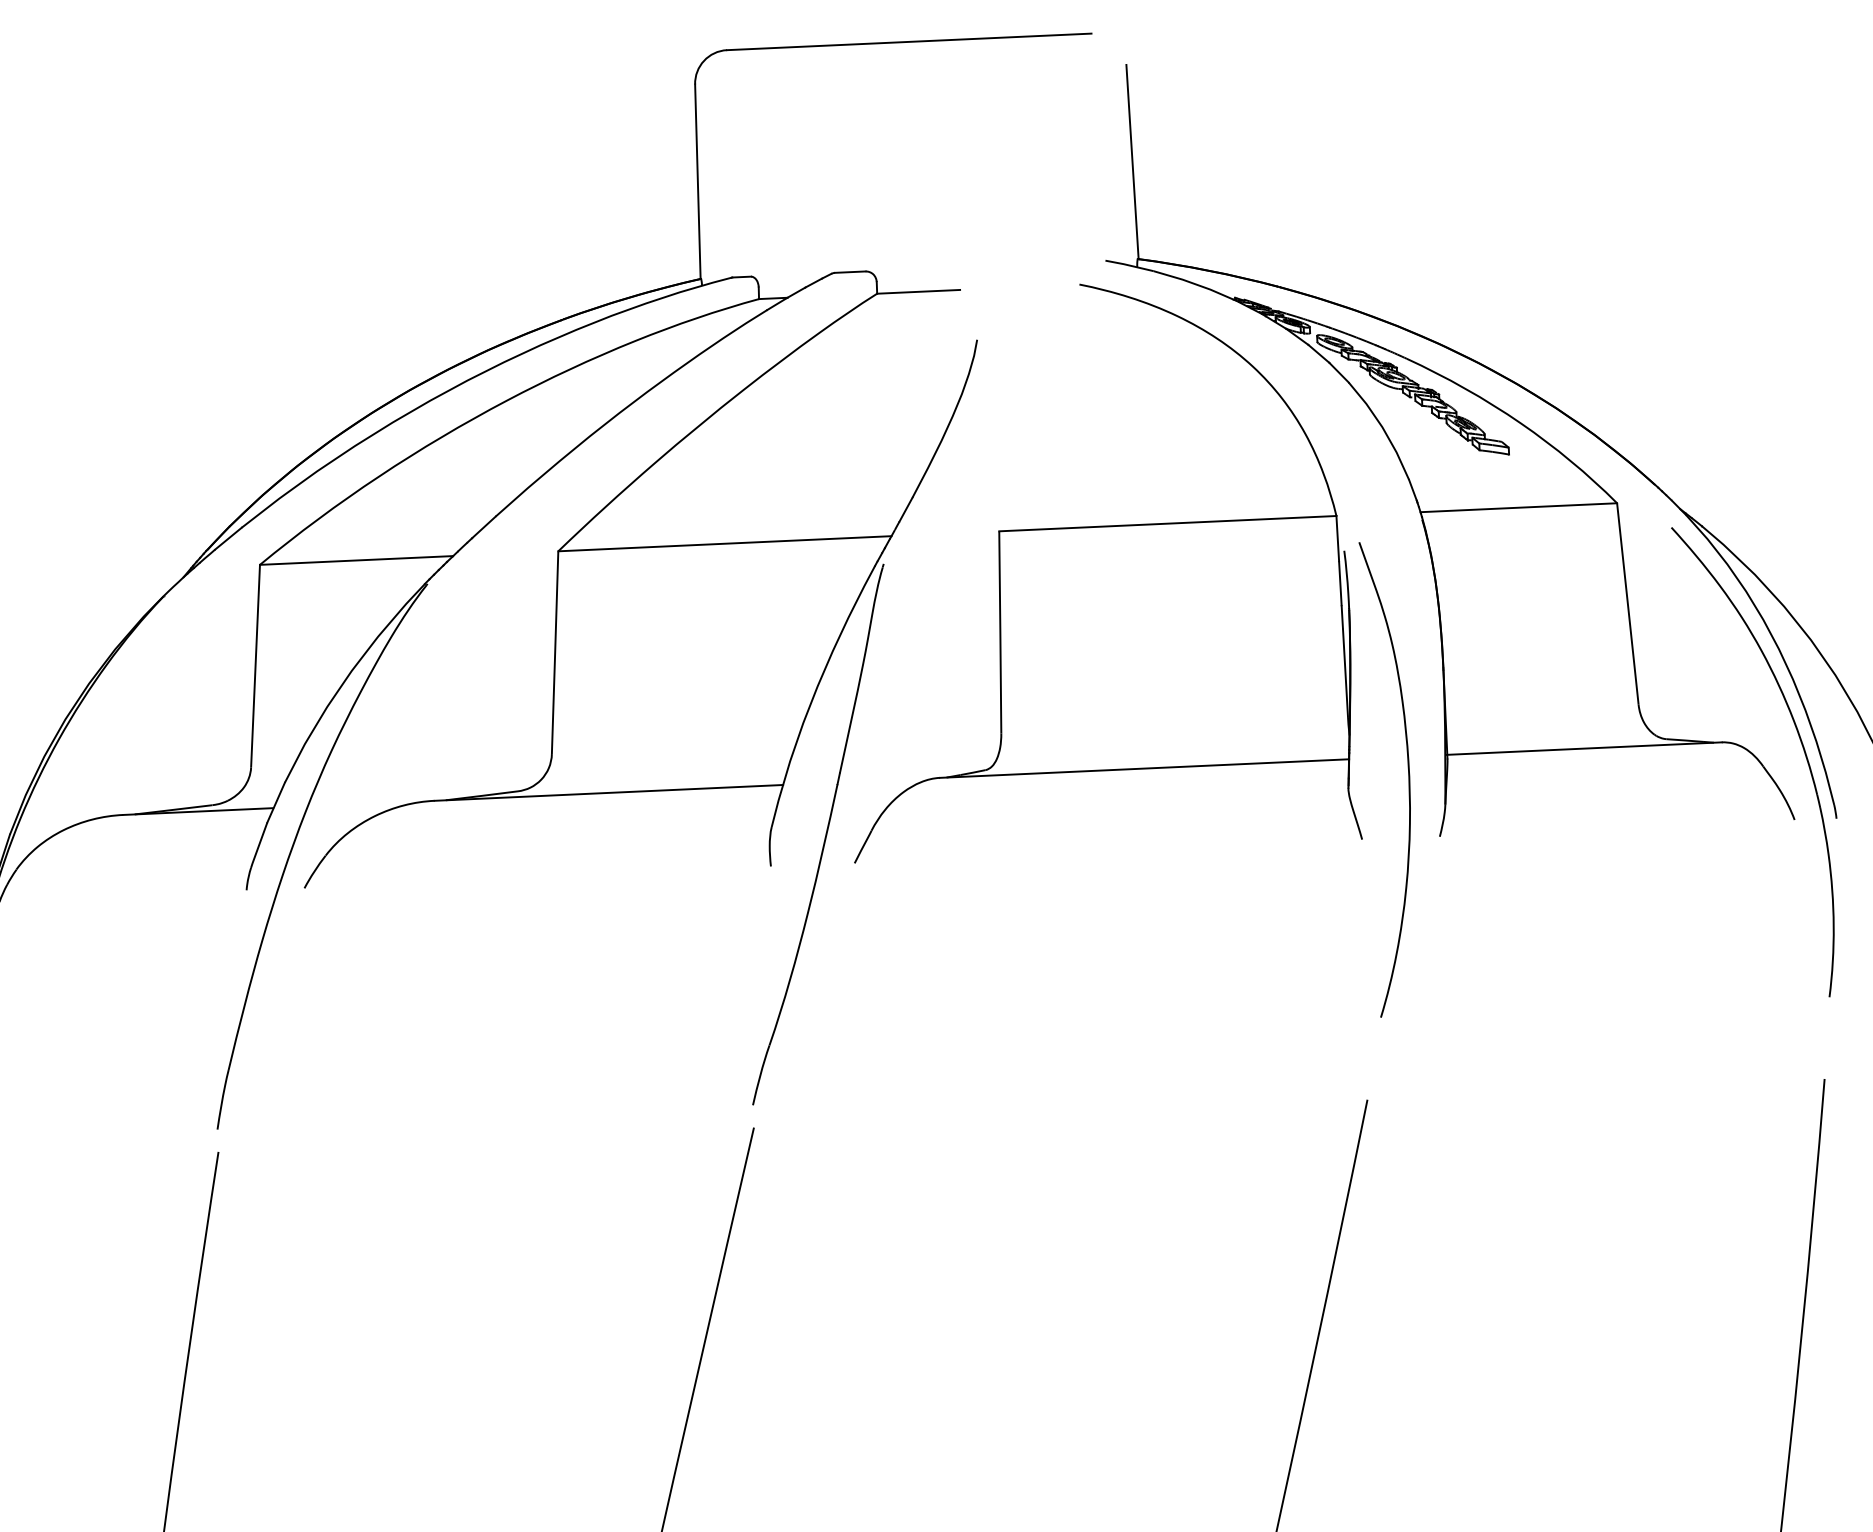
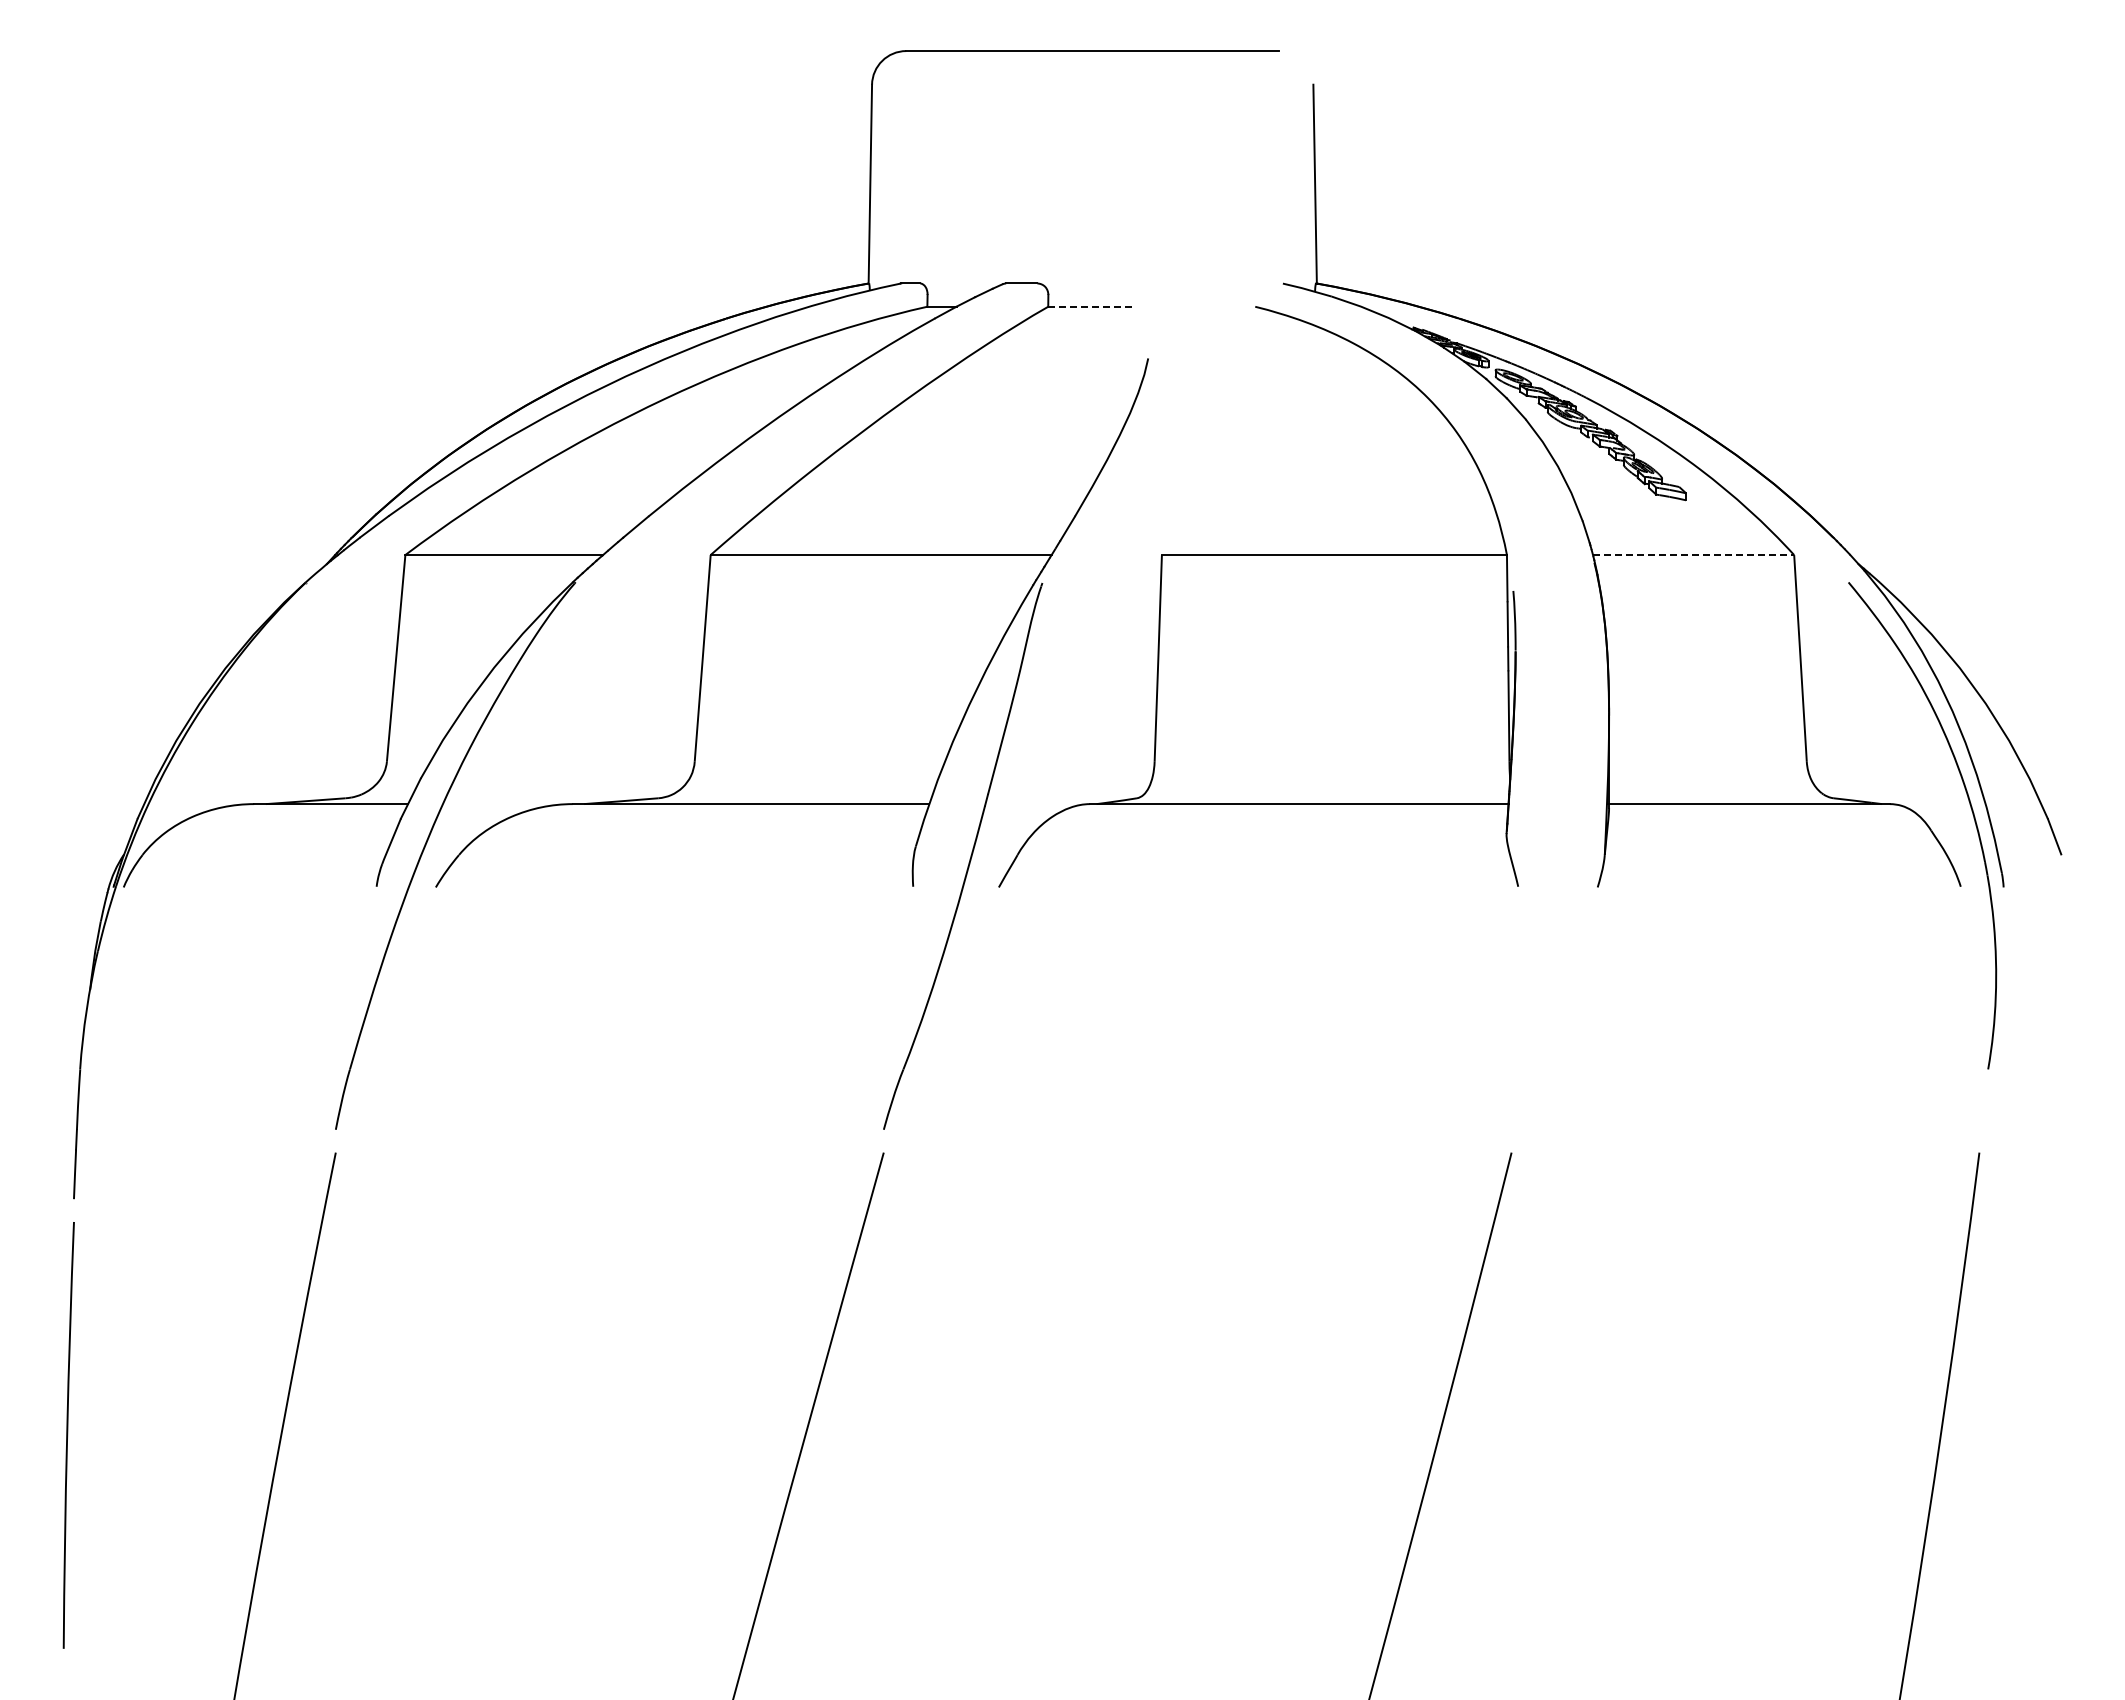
line: (919, 291) -> (1091, 306), solid -> dashed
line: (1518, 508) -> (1693, 555), solid -> dashed
curve: (1408, 777) -> (1568, 825), removed

